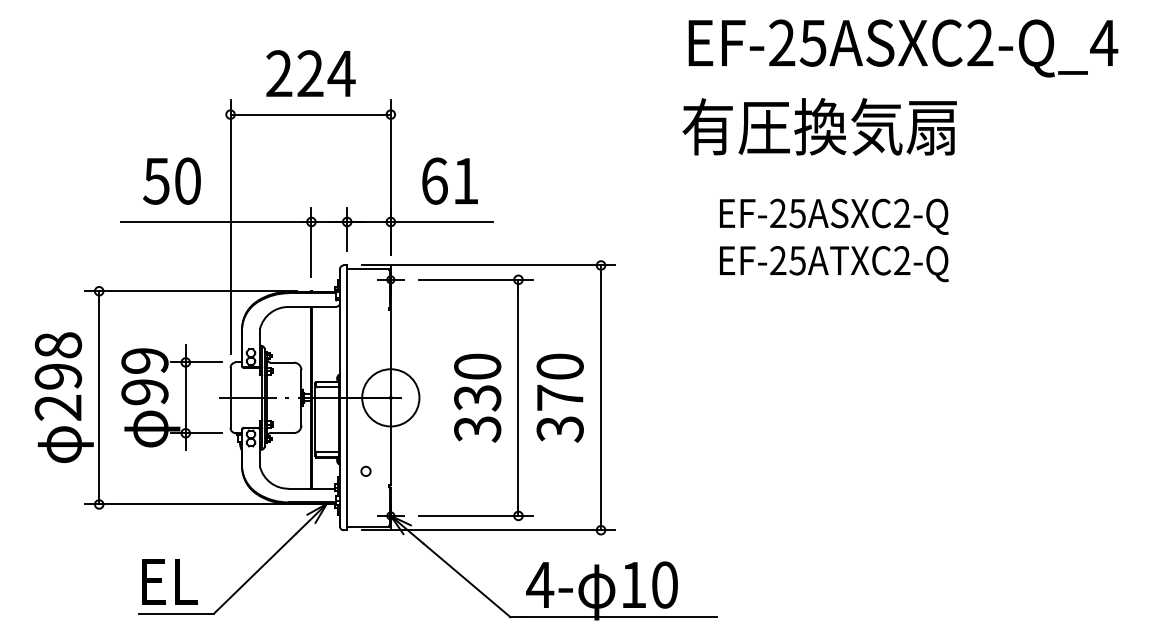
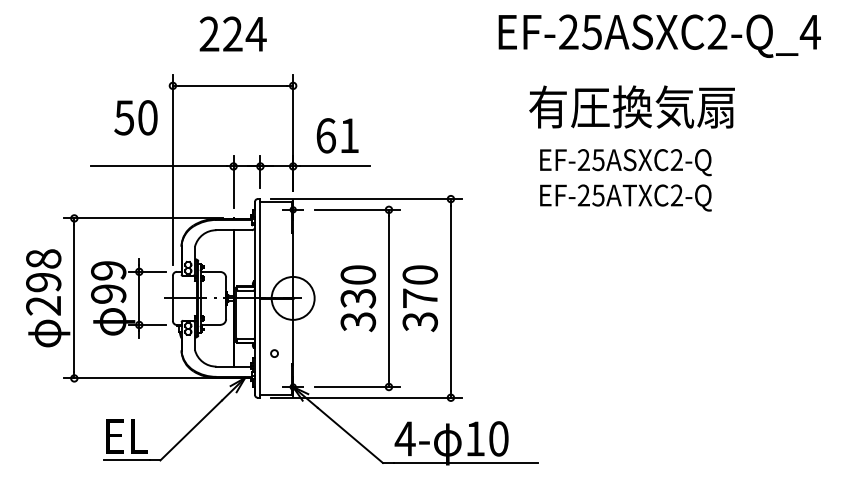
text: (902, 47) -> (659, 35), moved
text: (309, 72) -> (232, 33), moved
text: (819, 126) -> (631, 106), moved
text: (171, 180) -> (135, 117), moved

